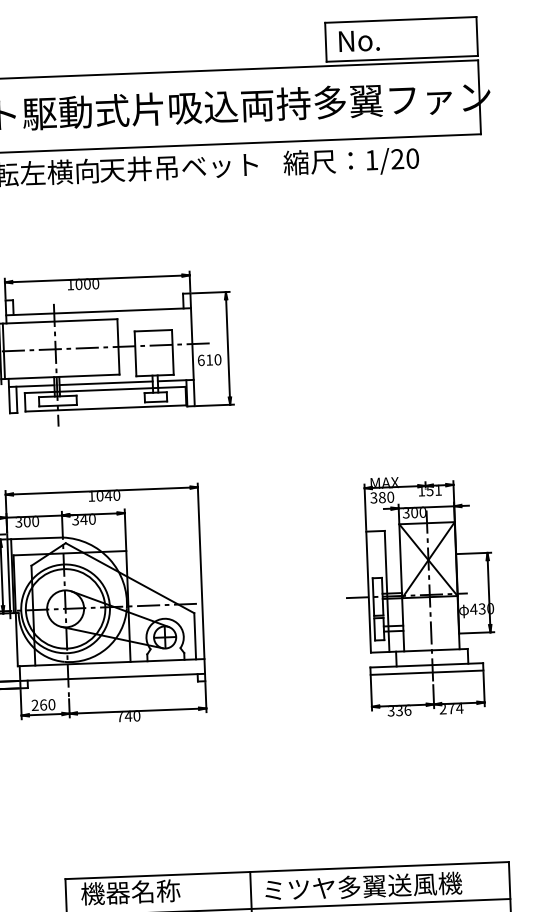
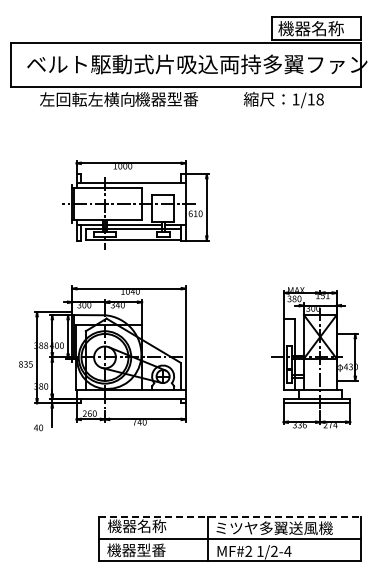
text: (391, 39) -> (310, 28), No. -> 機器名称
text: (404, 158) -> (315, 99), 1/20 -> 1/18
text: (178, 167) -> (181, 99), 天井吊ベット -> 機器型番
line: (288, 869) -> (230, 516), solid -> dashed

